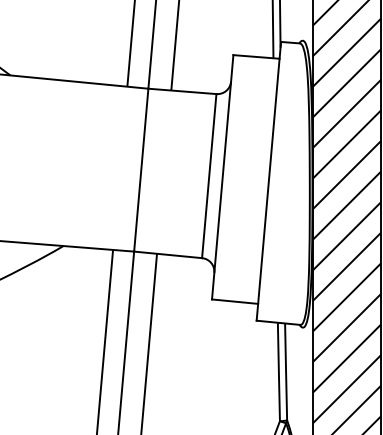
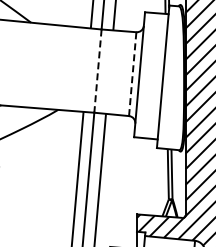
line: (140, 170) -> (97, 71), solid -> dashed
line: (208, 174) -> (132, 73), solid -> dashed

